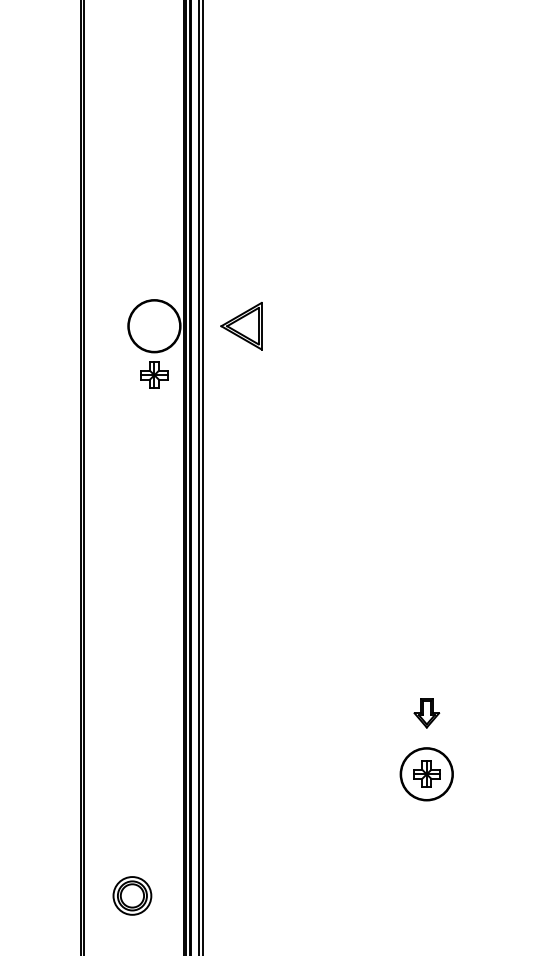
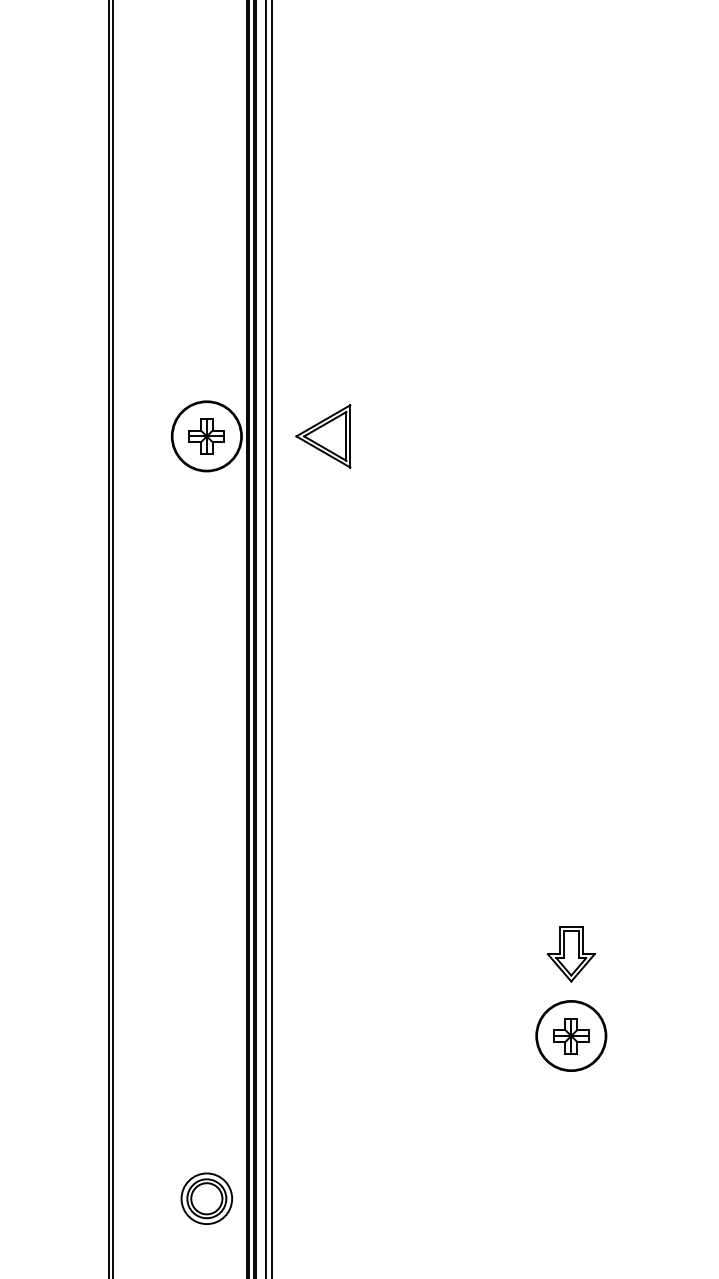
part: (154, 374) -> (206, 435), moved
part: (426, 713) -> (570, 954), size x1.43
part: (132, 895) -> (206, 1198), moved

